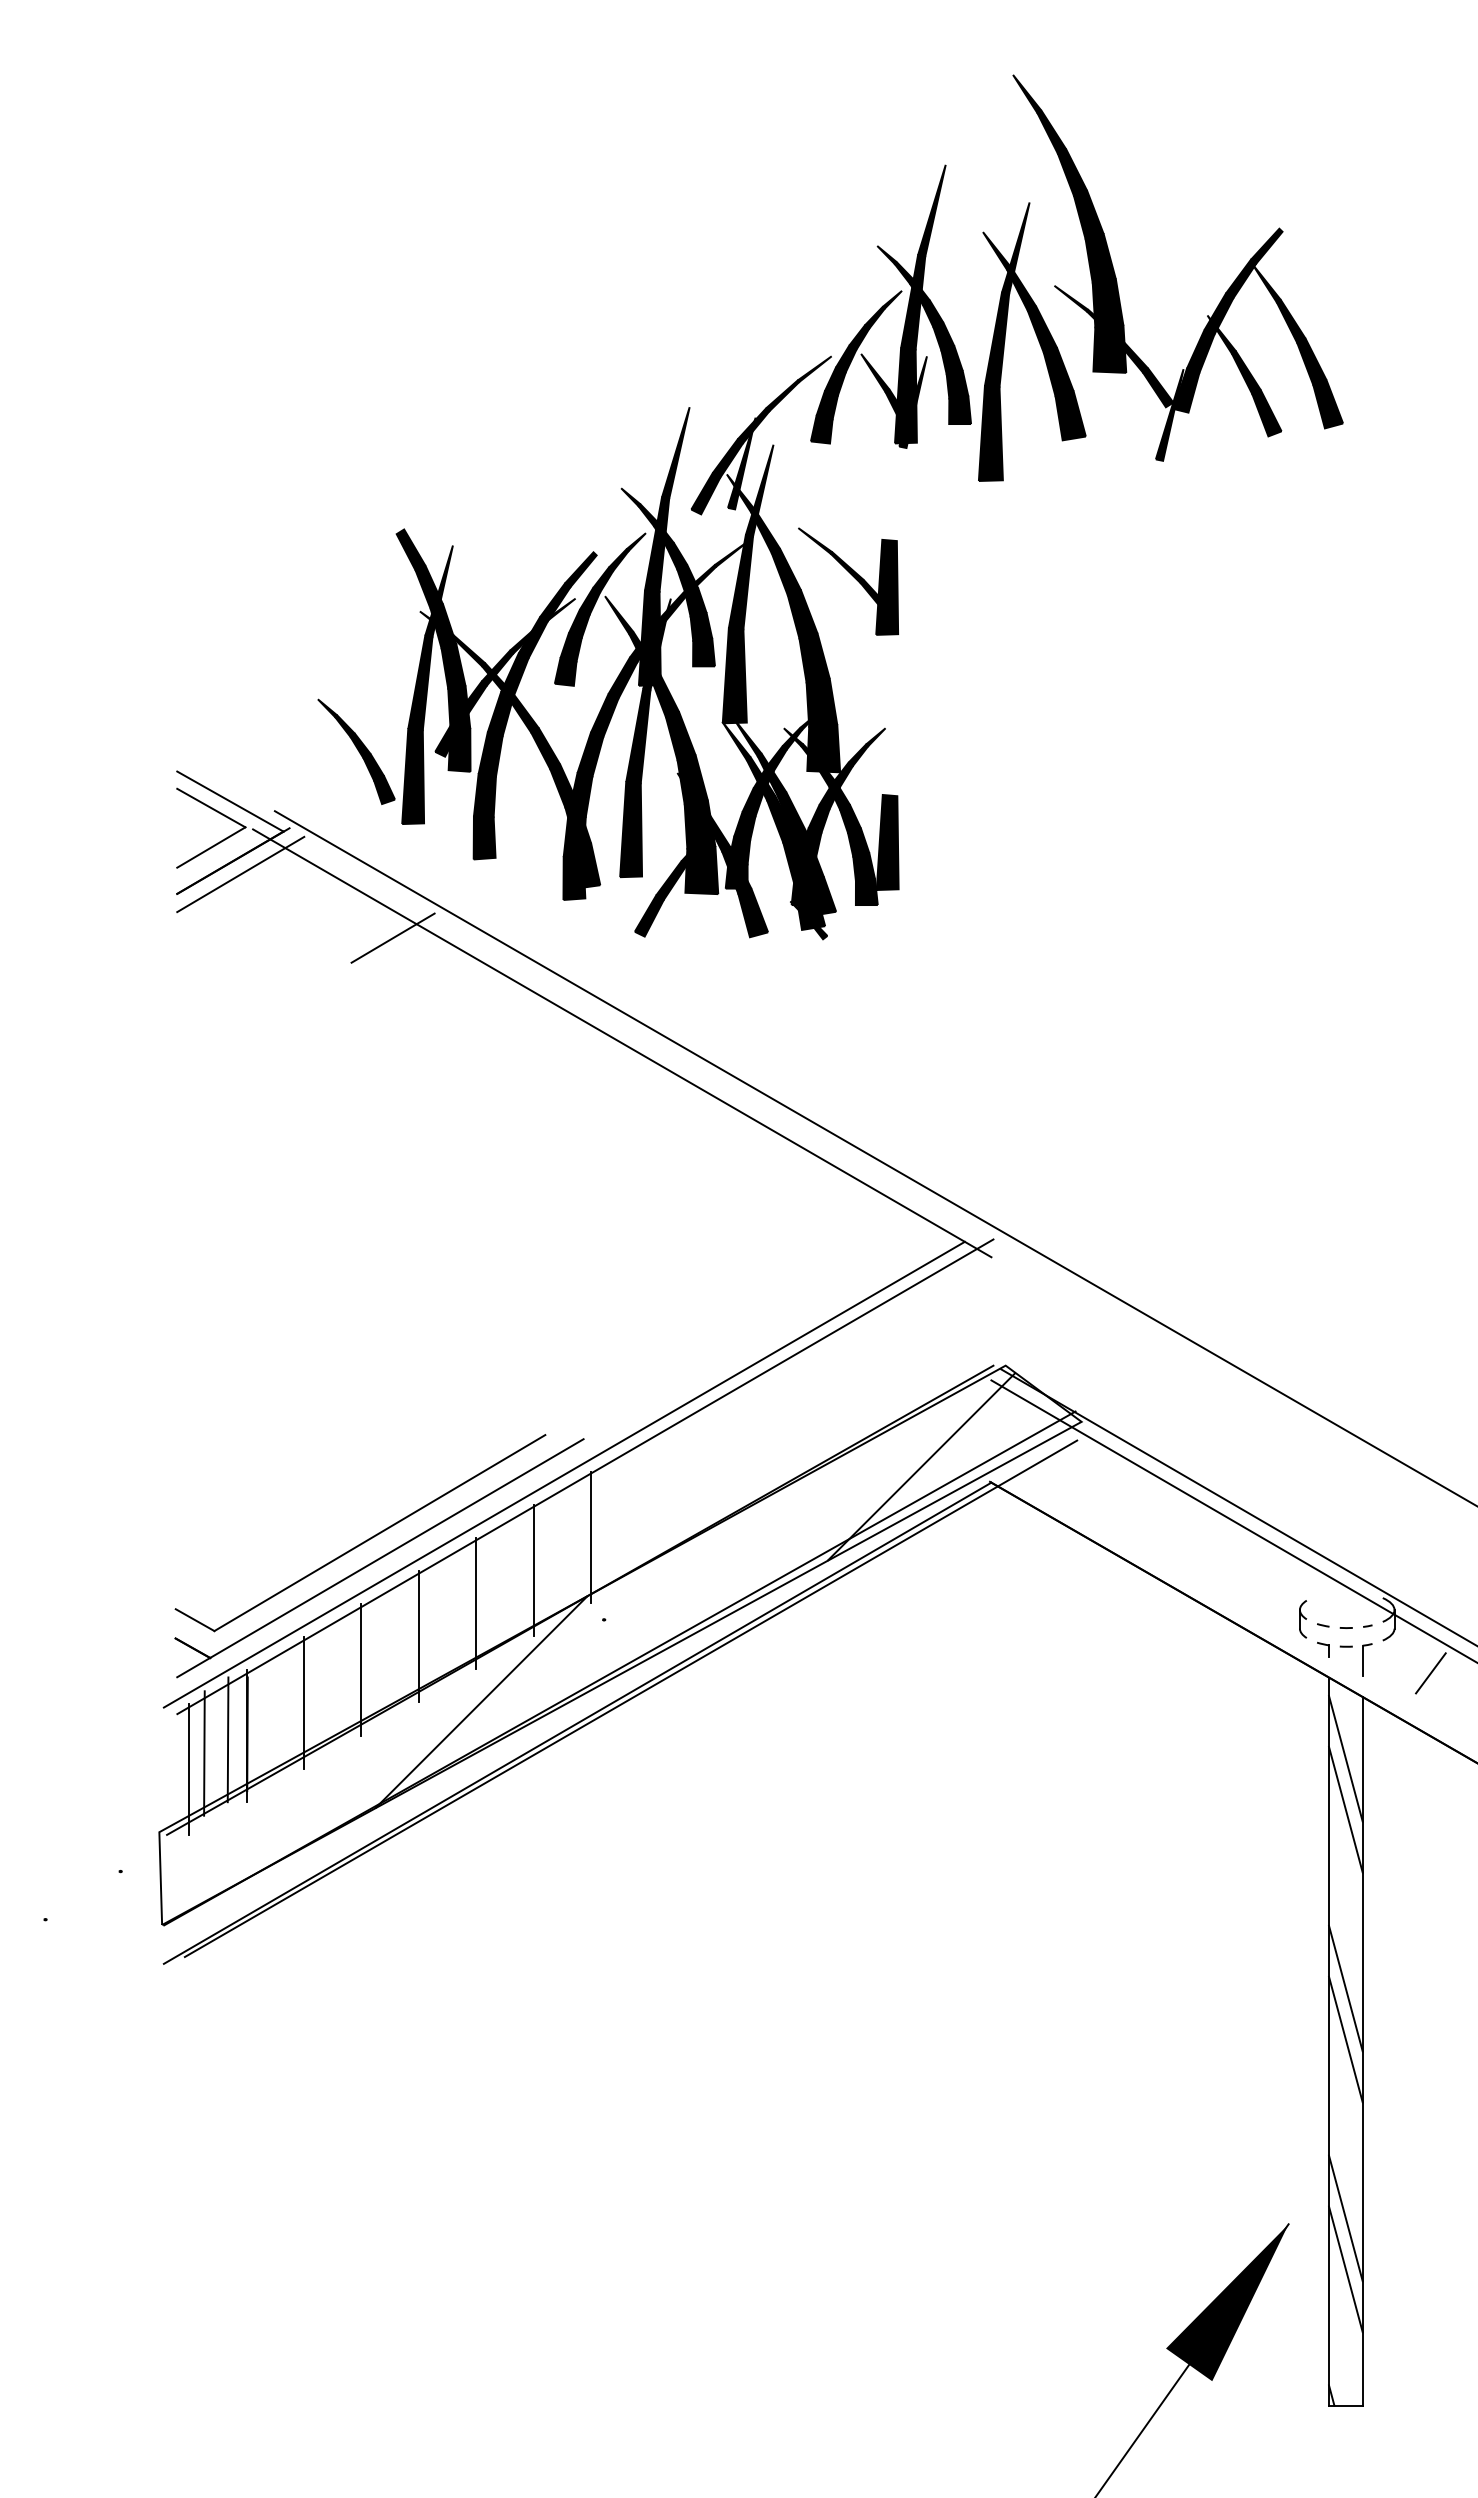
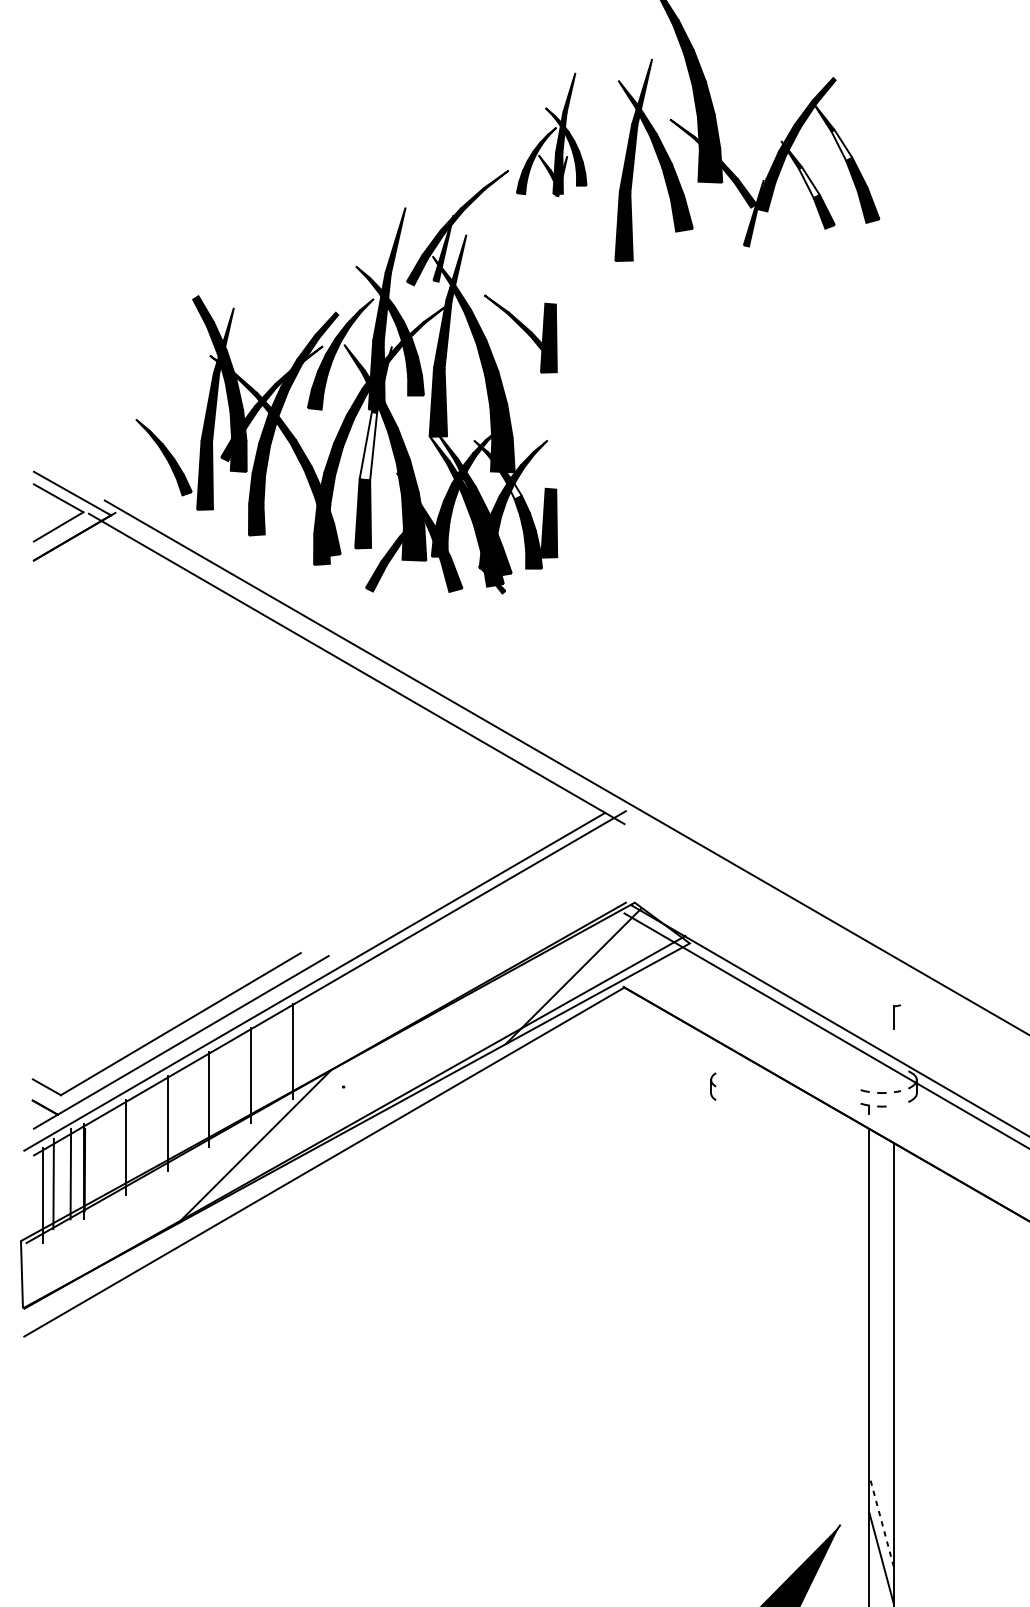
part: (890, 306) -> (551, 134), size x0.6
fill: (1290, 321) -> (841, 145), removed
fill: (1246, 372) -> (809, 182), removed
fill: (638, 735) -> (368, 445), removed
fill: (839, 796) -> (514, 489), removed
line: (240, 874) -> (79, 546), removed
line: (392, 937) -> (190, 592), removed
line: (591, 1536) -> (334, 1026), removed
part: (1303, 1619) -> (713, 1086), moved
part: (1367, 1659) -> (897, 1016), moved
line: (1430, 1673) -> (942, 1125), removed
line: (630, 1698) -> (362, 1144), removed
line: (1345, 1758) -> (881, 1187), removed
line: (1345, 1809) -> (881, 1224), removed
line: (1345, 1988) -> (881, 1354), removed
line: (1345, 2039) -> (881, 1391), removed
line: (1345, 2218) -> (881, 1521), solid -> dashed

